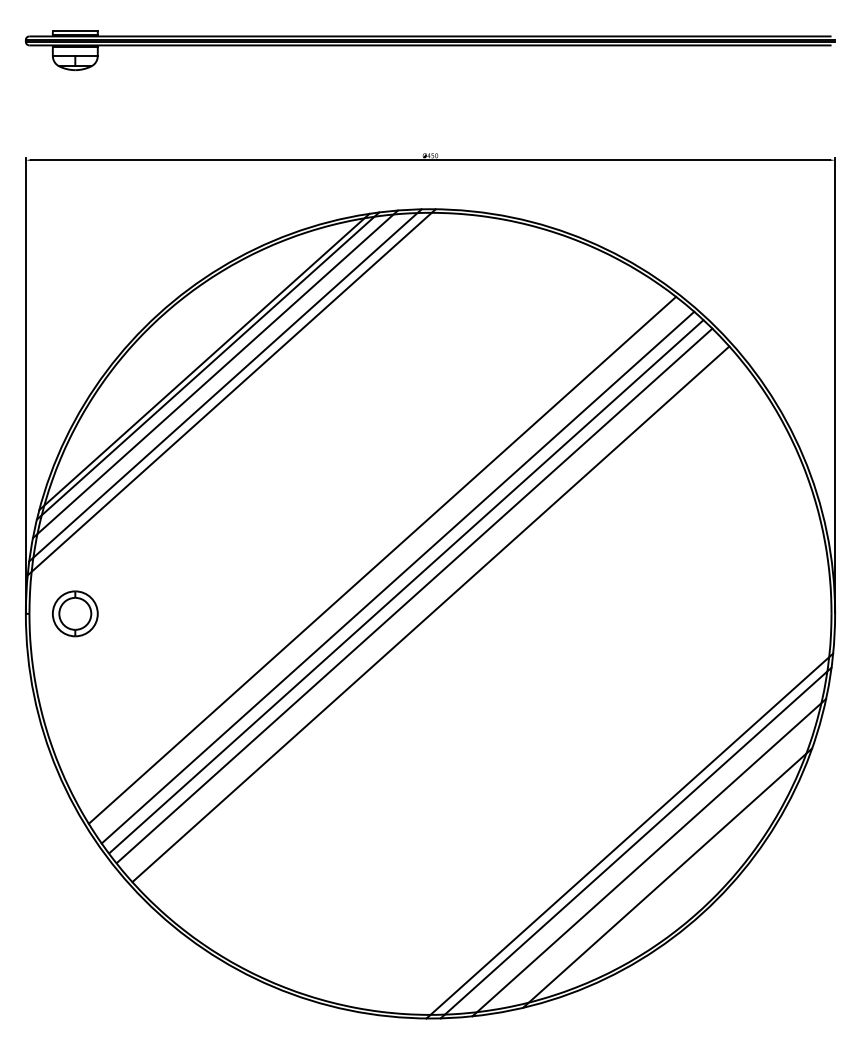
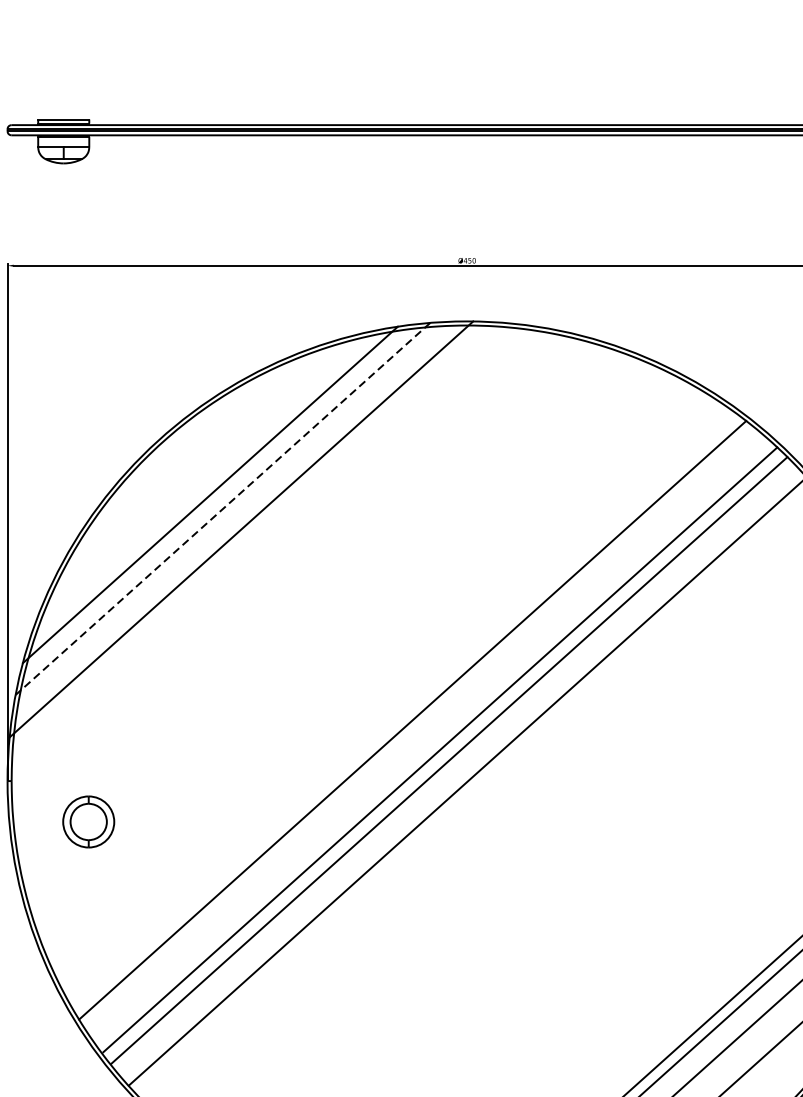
line: (208, 365) -> (215, 498), removed
line: (215, 374) -> (222, 509), solid -> dashed
line: (225, 385) -> (234, 521), removed
line: (397, 577) -> (429, 739), removed
part: (75, 613) -> (88, 821), moved

